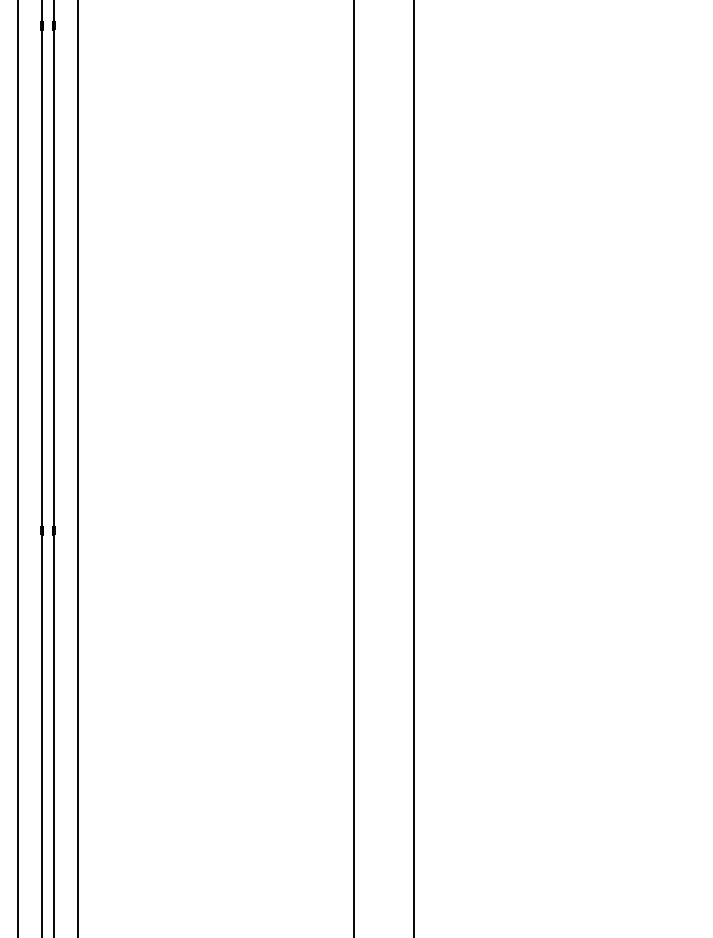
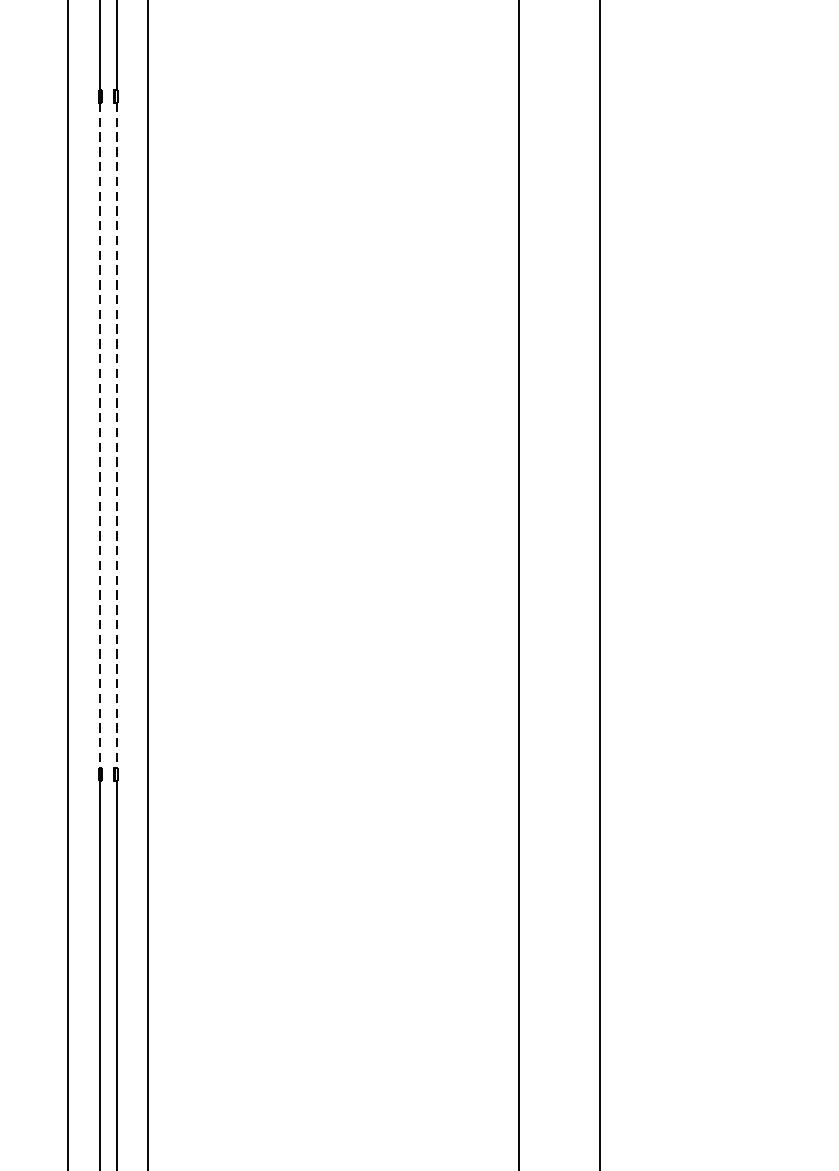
line: (41, 277) -> (99, 435), solid -> dashed
line: (54, 277) -> (116, 435), solid -> dashed

